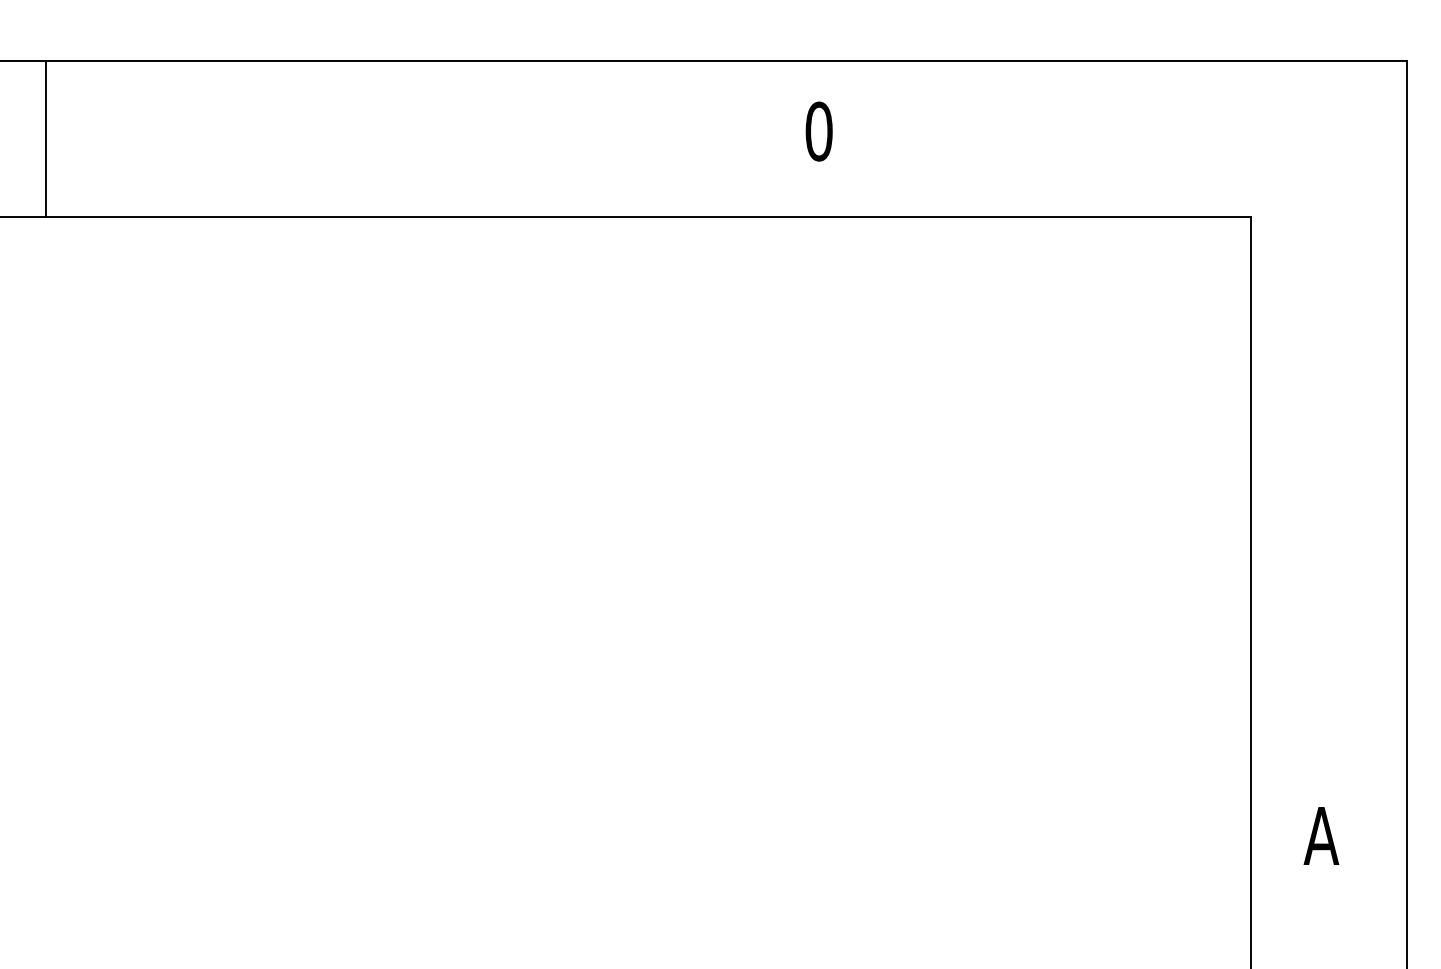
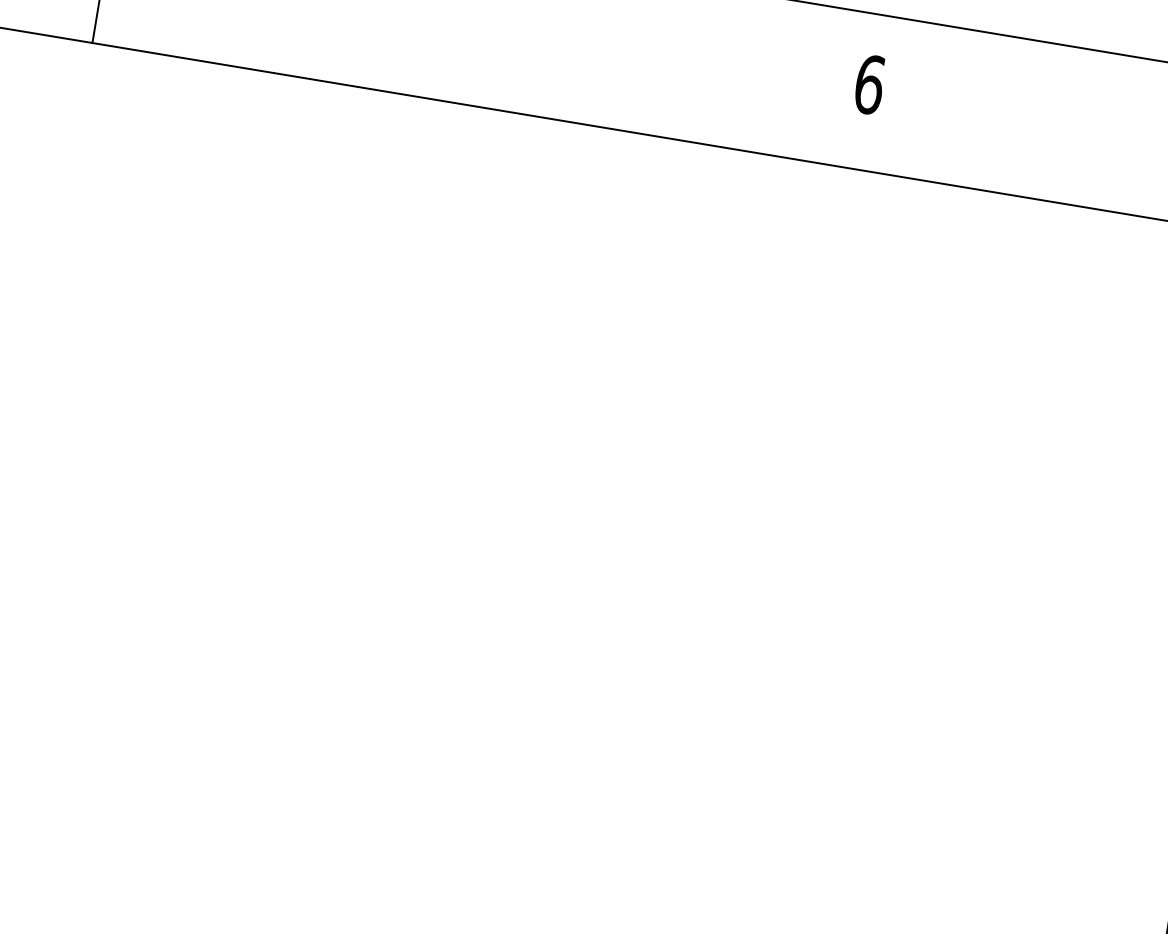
text: (818, 131) -> (869, 84), 0 -> 6

